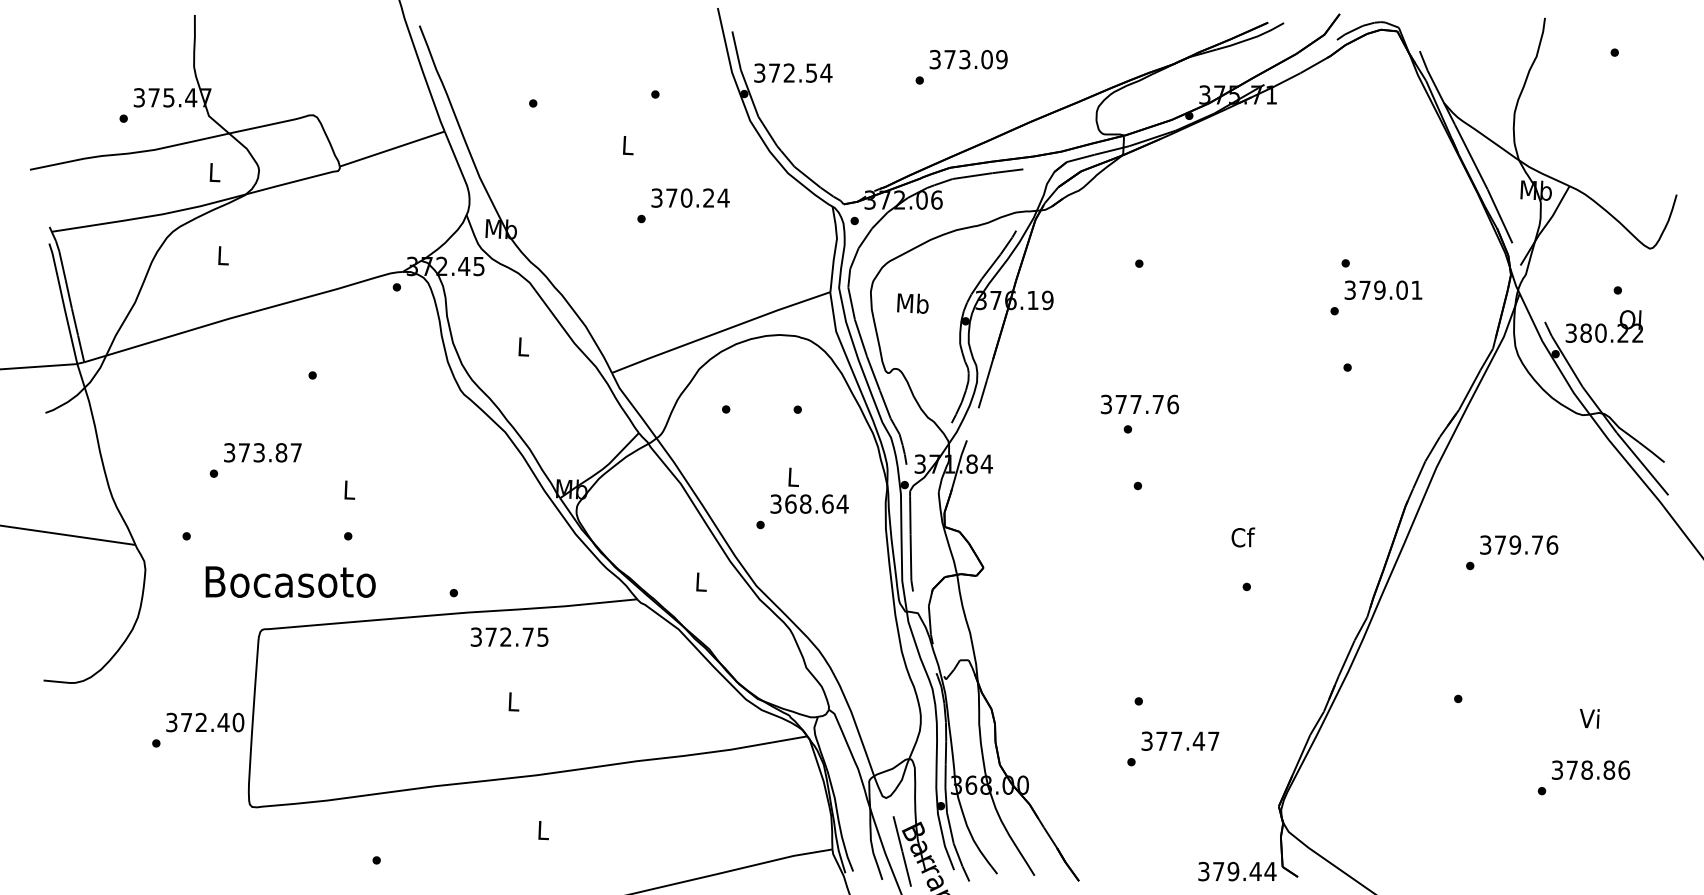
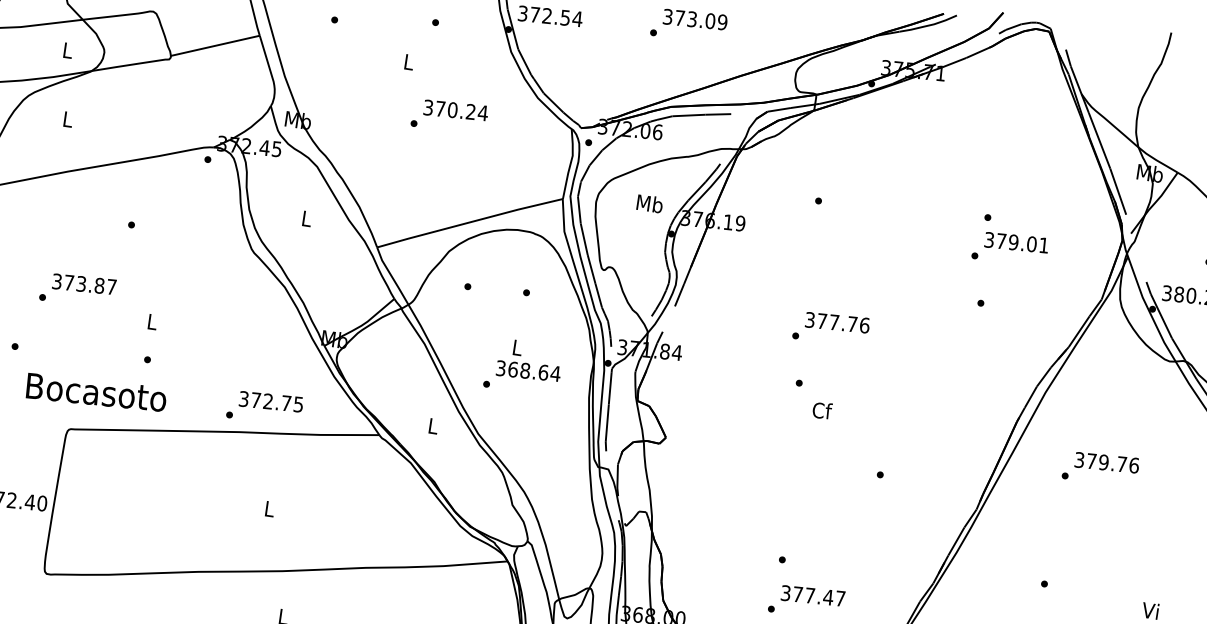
text: (912, 303) -> (649, 203), moved
text: (1139, 404) -> (837, 322), moved
text: (1243, 537) -> (822, 410), moved
text: (509, 636) -> (271, 401), moved

